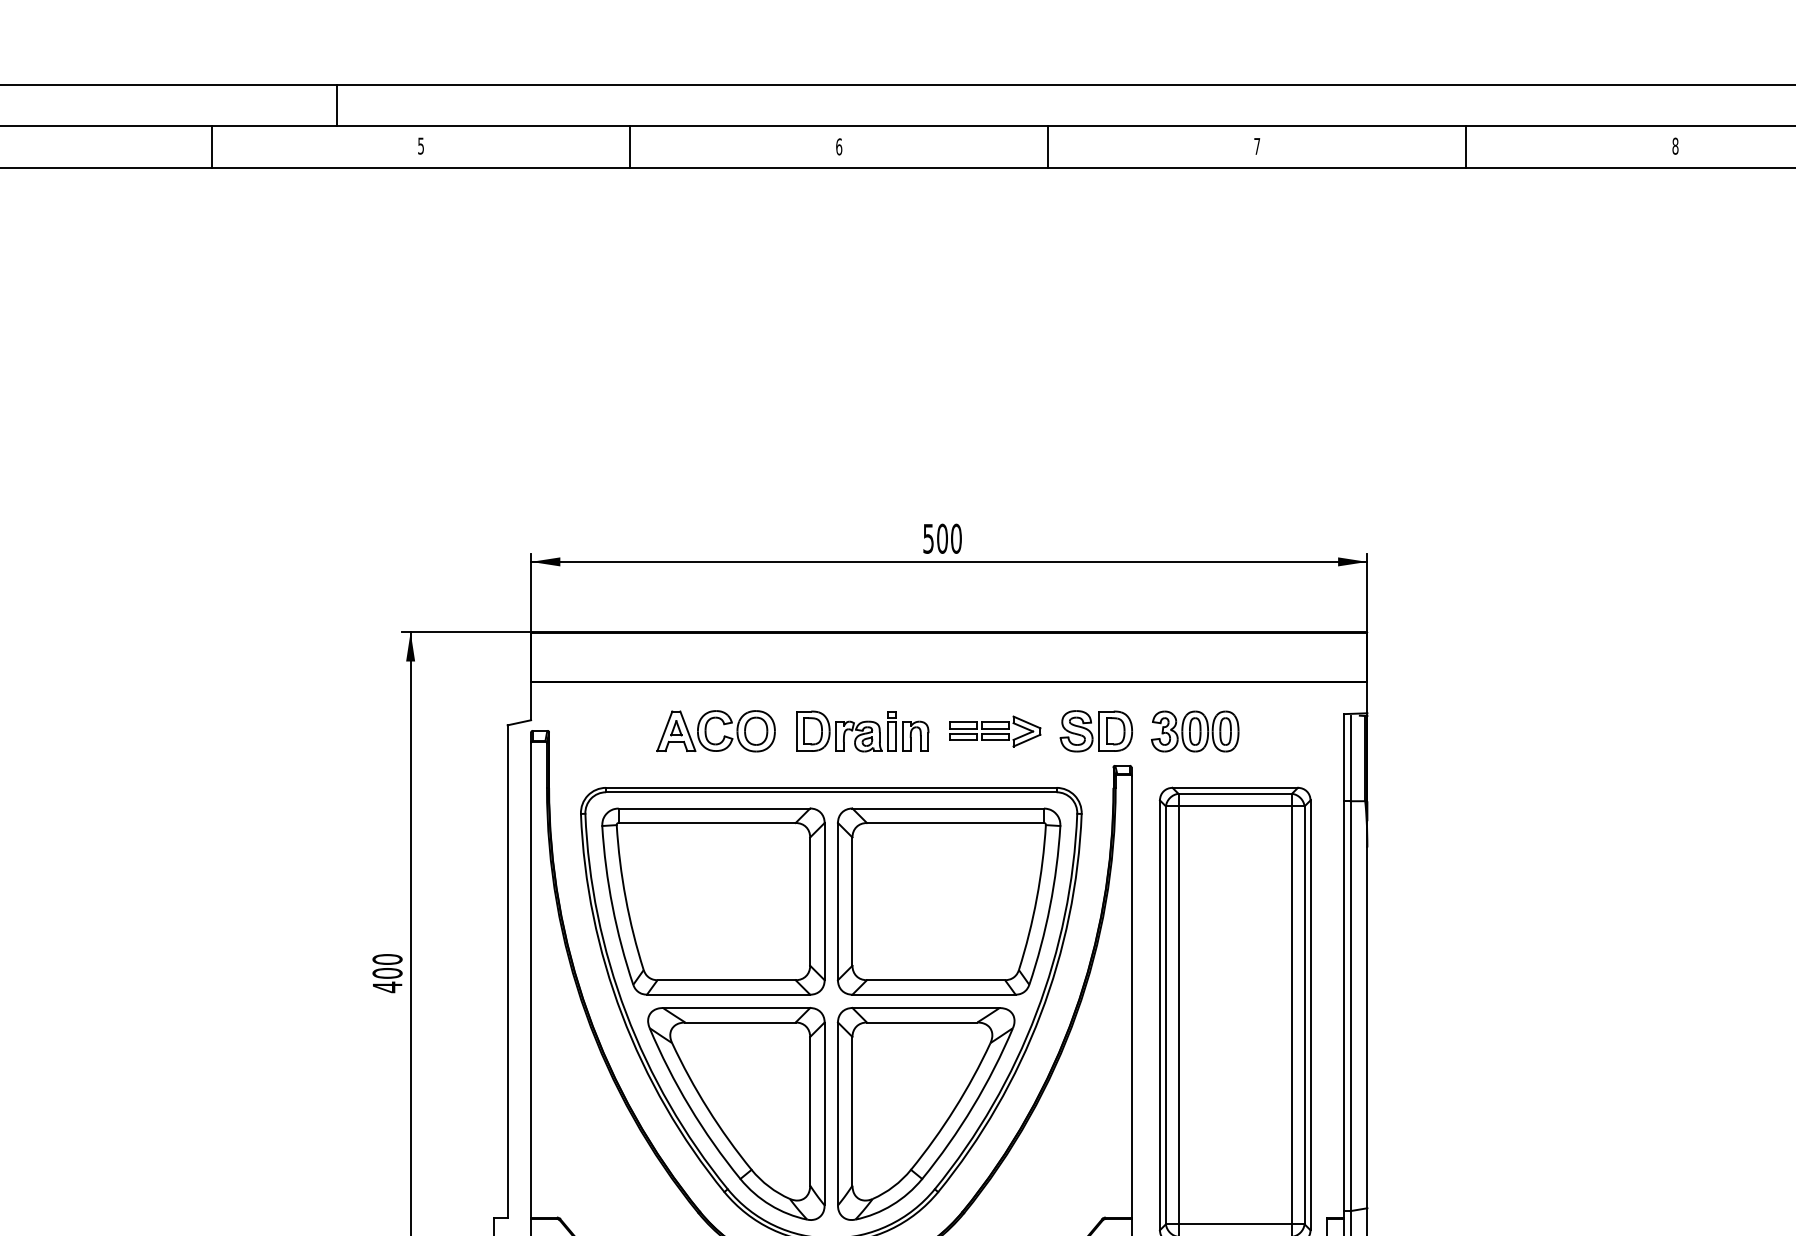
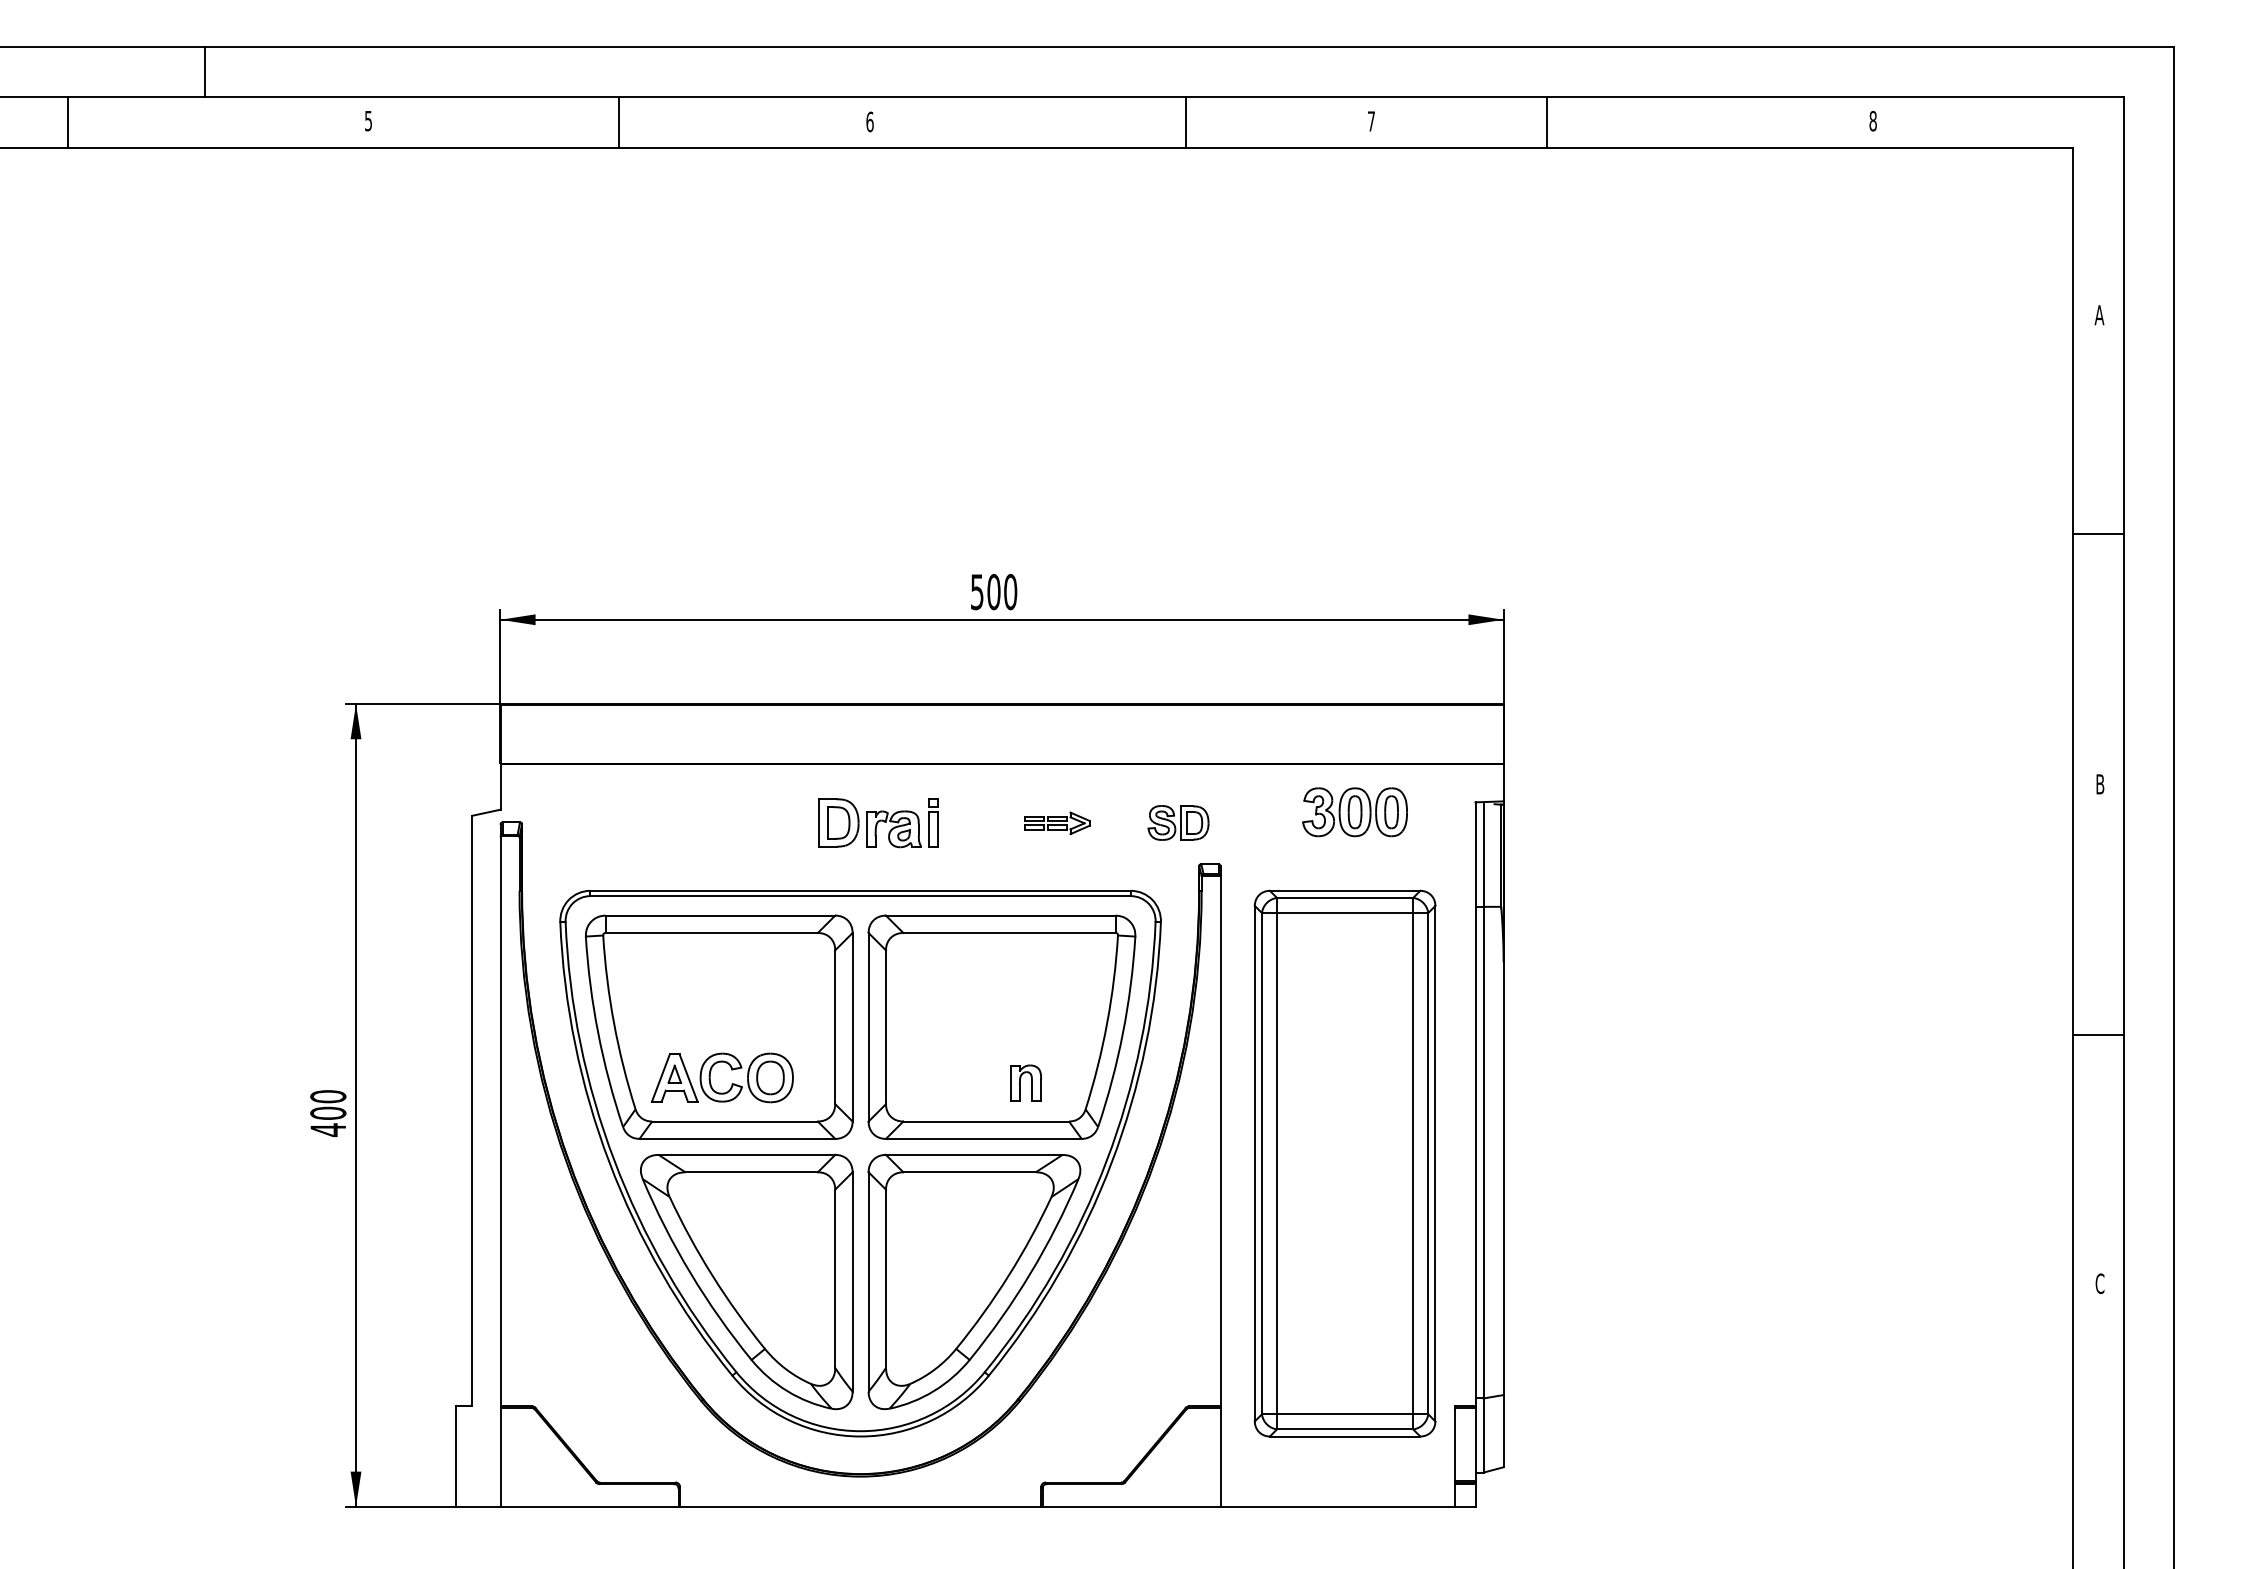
line: (336, 105) -> (204, 72), moved
line: (211, 147) -> (68, 122), moved
line: (1047, 147) -> (1185, 122), moved
line: (1466, 147) -> (1547, 122), moved
part: (723, 725) -> (731, 1070), moved
part: (1096, 730) -> (1178, 822), size x0.7
part: (995, 731) -> (1057, 823), size x0.6
part: (1194, 731) -> (1354, 812), moved
part: (915, 735) -> (1025, 1082), moved

